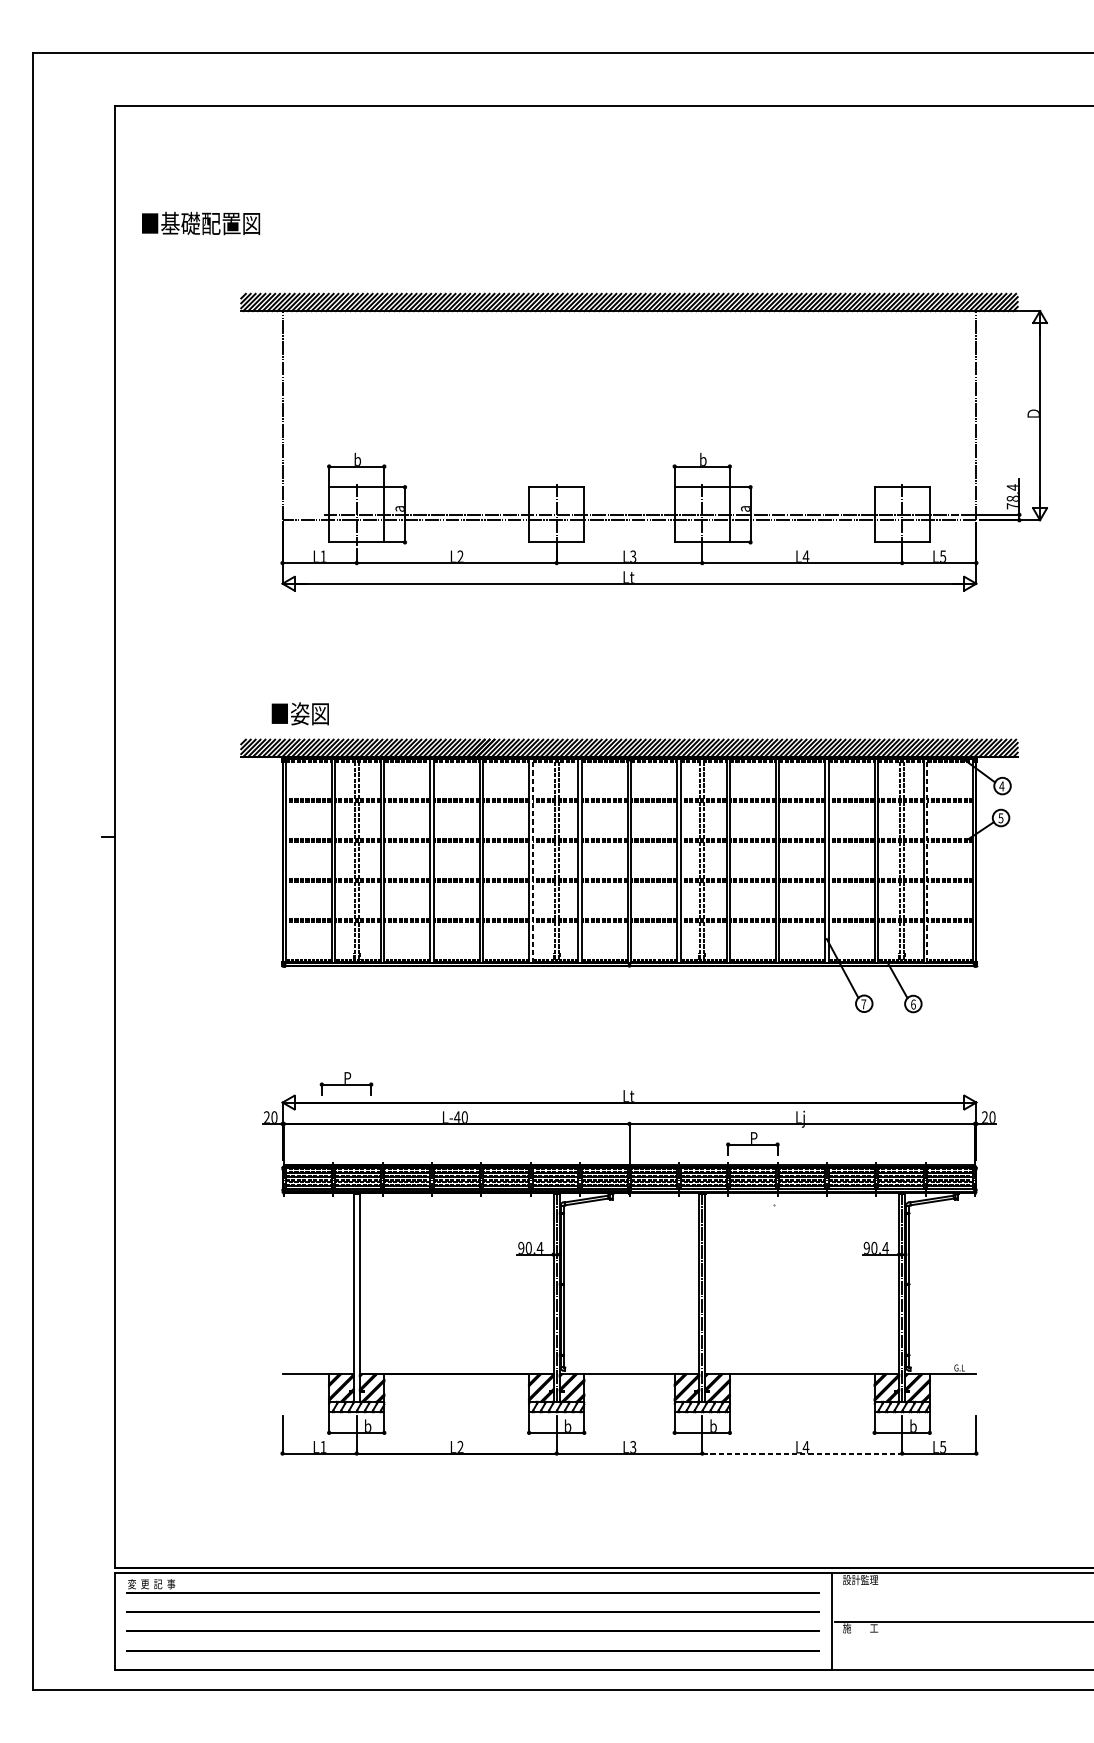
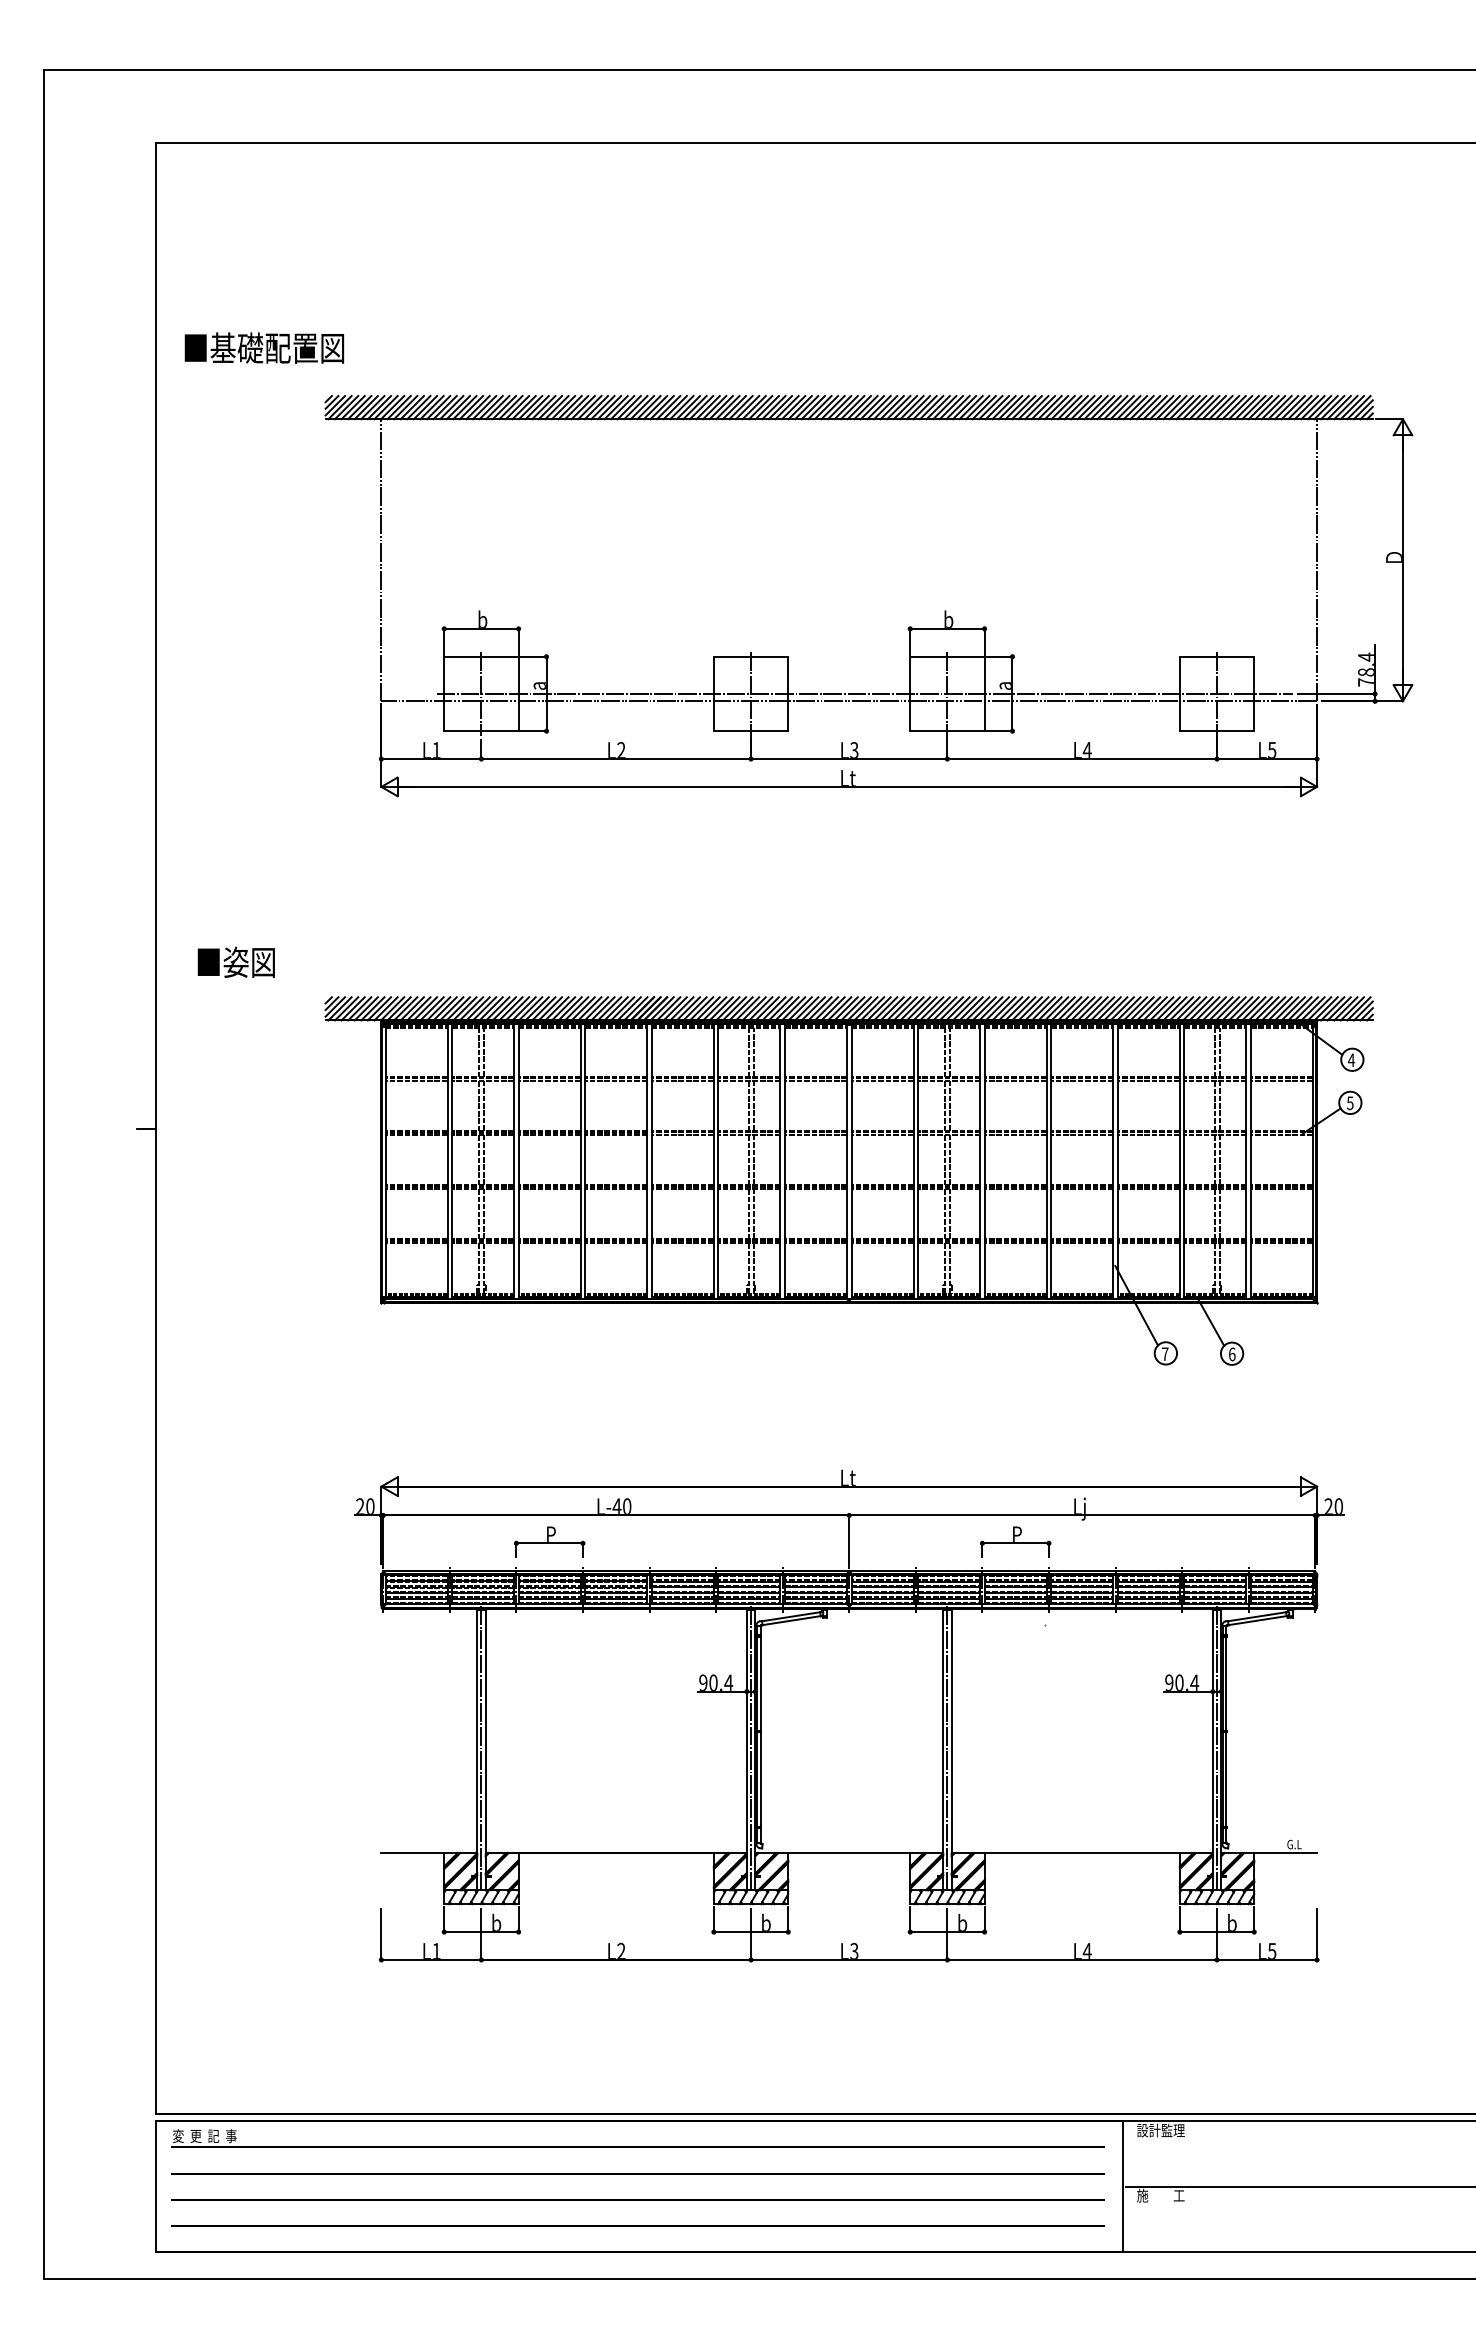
text: (201, 223) -> (264, 347), moved
text: (299, 713) -> (235, 961), moved
line: (532, 861) -> (718, 1161), dashed -> solid
line: (927, 861) -> (1250, 1161), dashed -> solid
part: (346, 1083) -> (549, 1541), moved
line: (356, 1296) -> (481, 1748), added
line: (802, 1453) -> (1082, 1959), dashed -> solid

